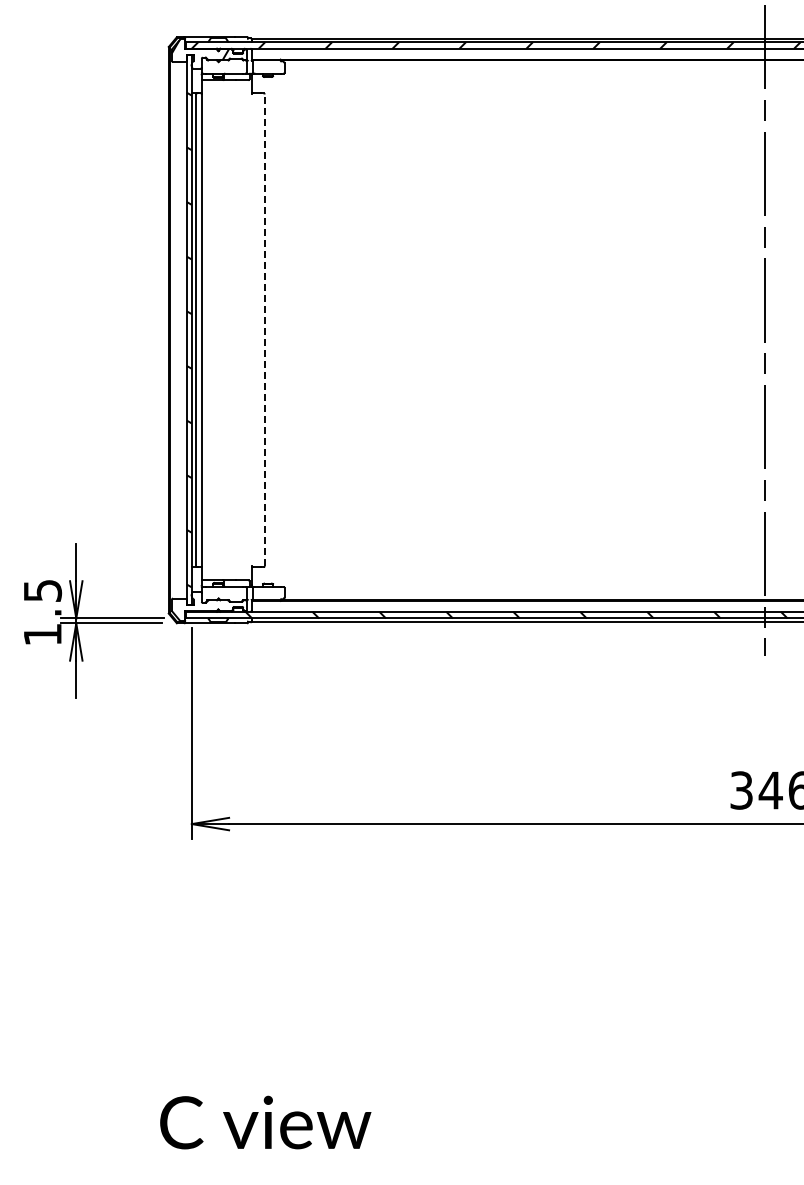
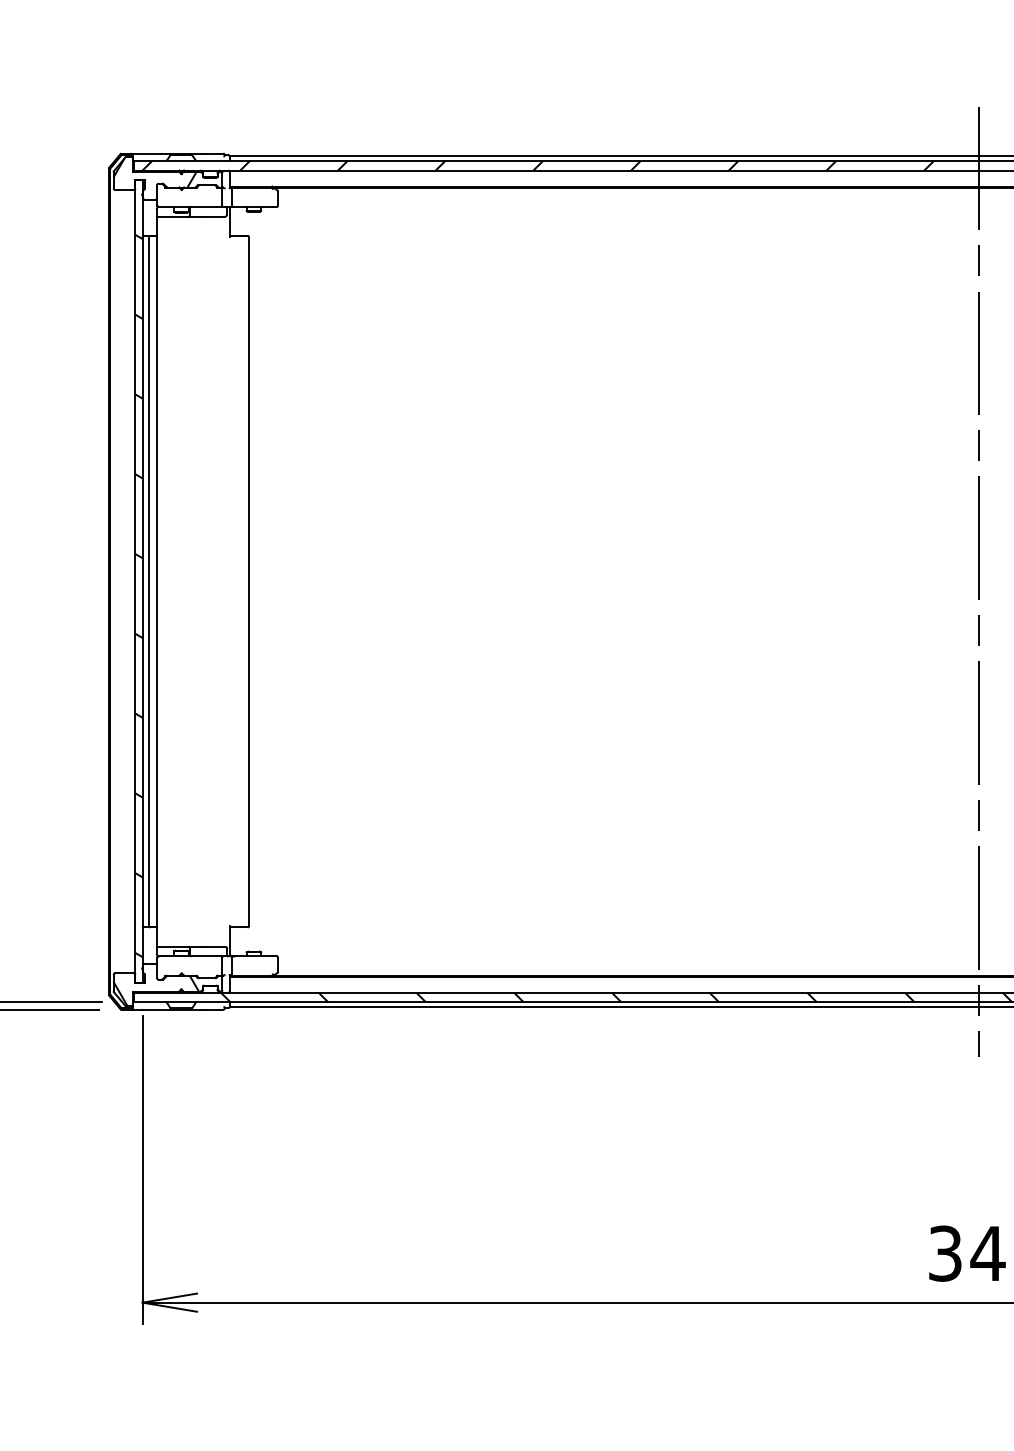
line: (264, 330) -> (248, 581), dashed -> solid
hatch: (201, 610) -> (156, 990), added

